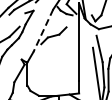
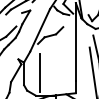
line: (43, 30) -> (40, 30), dashed -> solid
line: (43, 73) -> (40, 73), added

